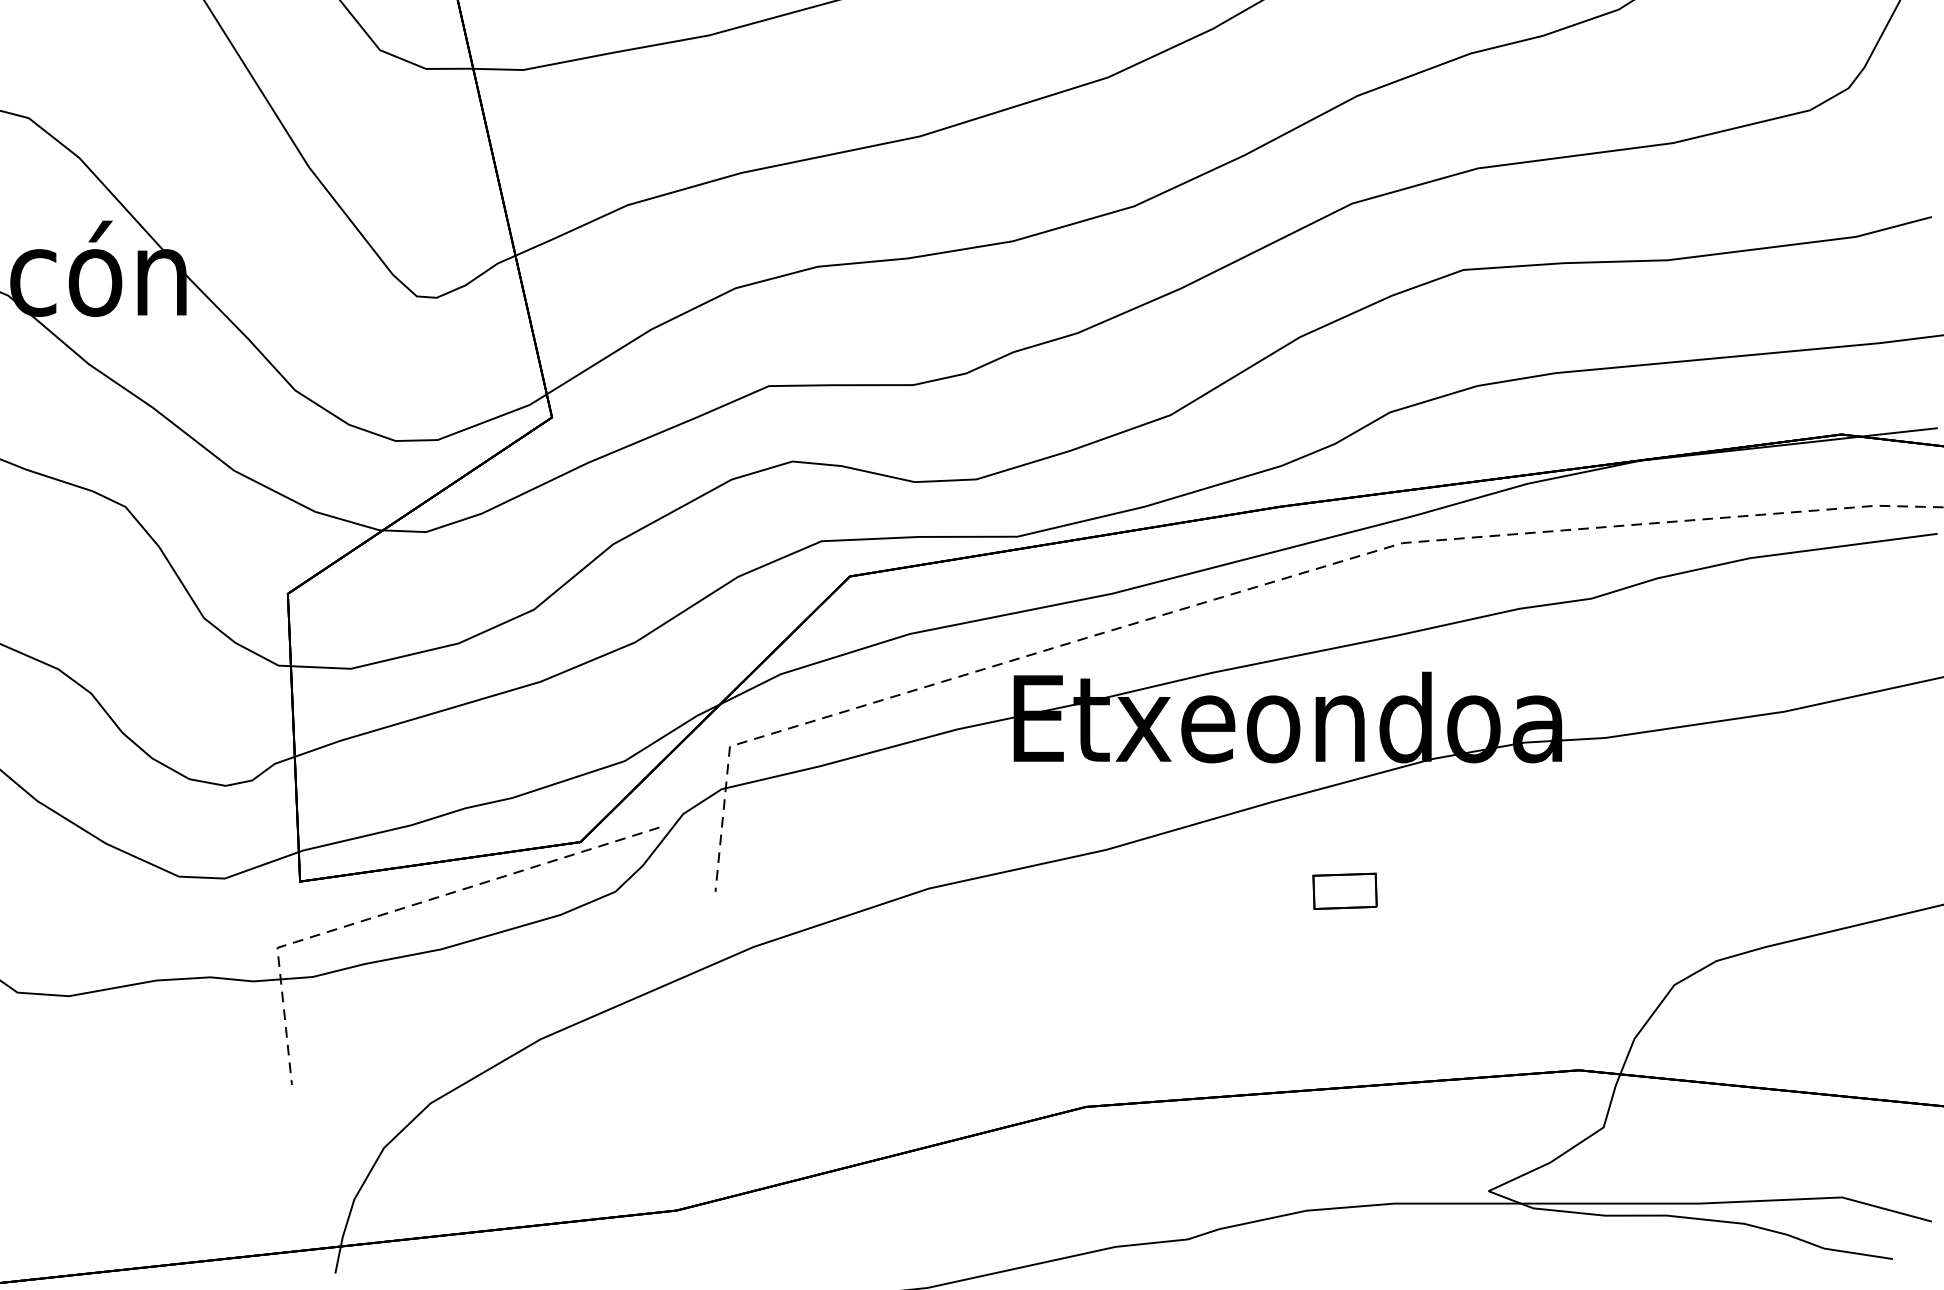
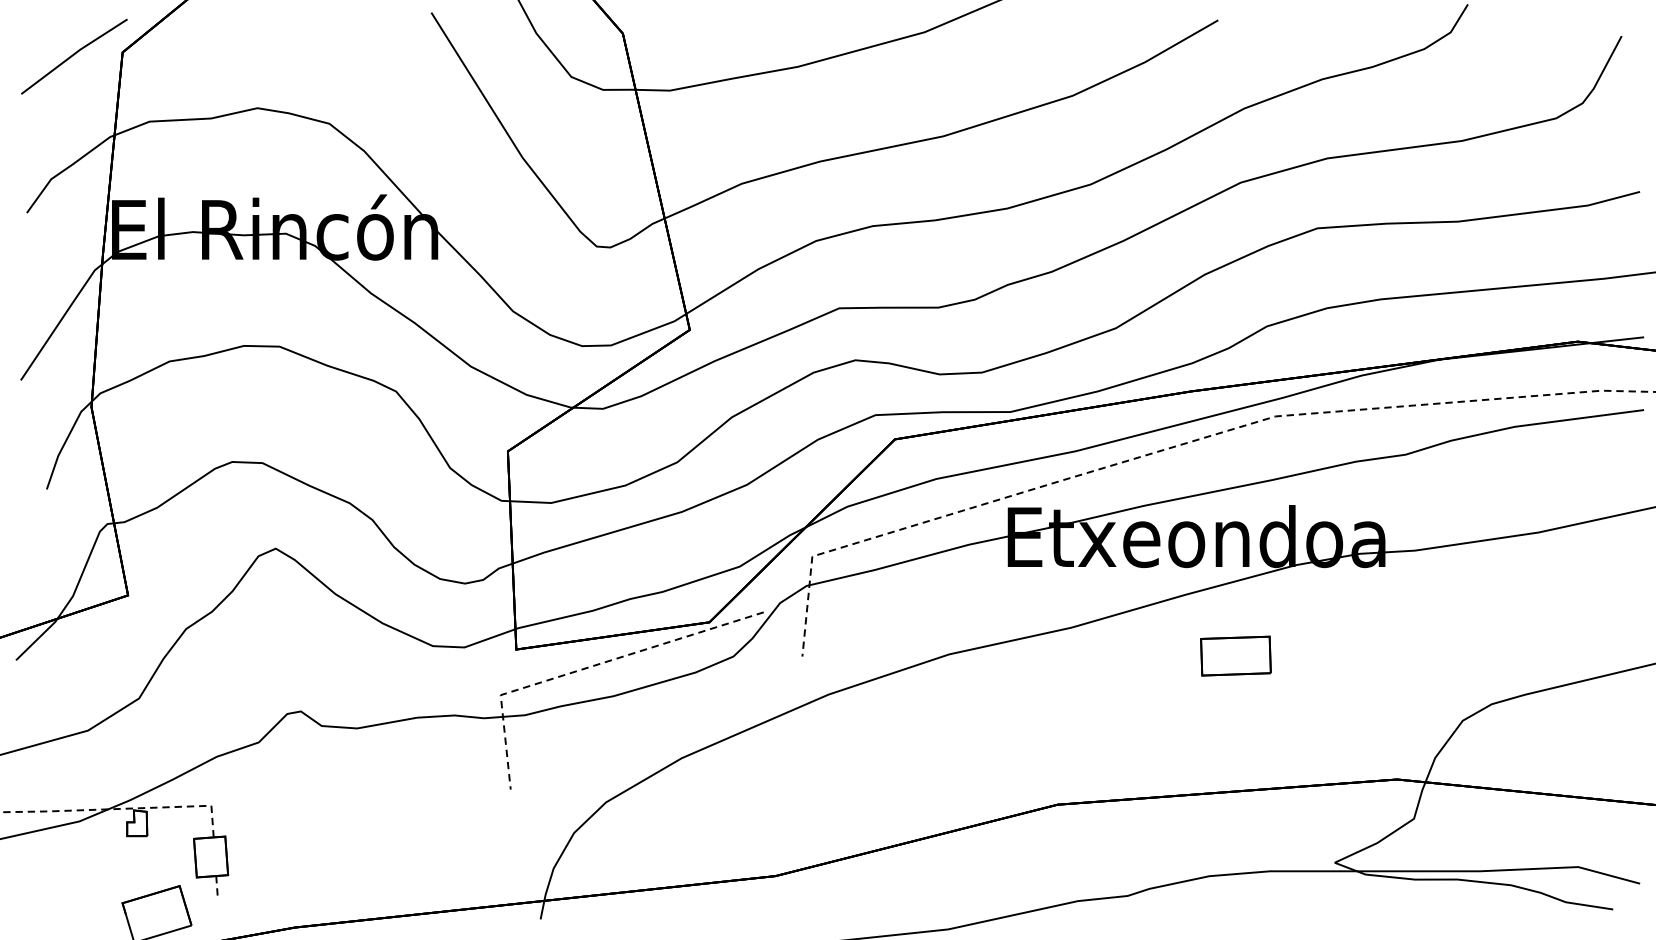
part: (1344, 891) -> (1235, 656), size x1.6

